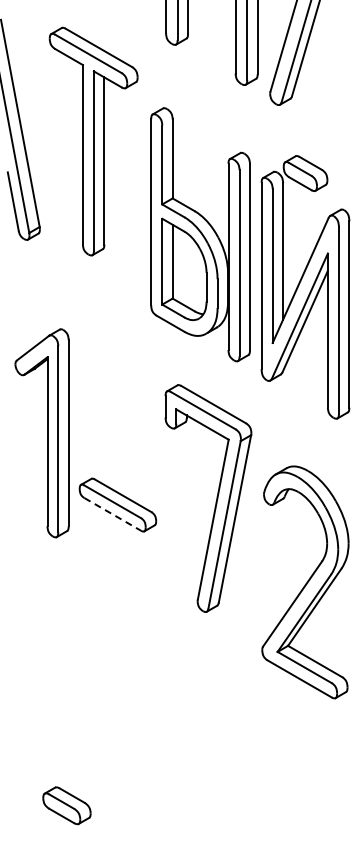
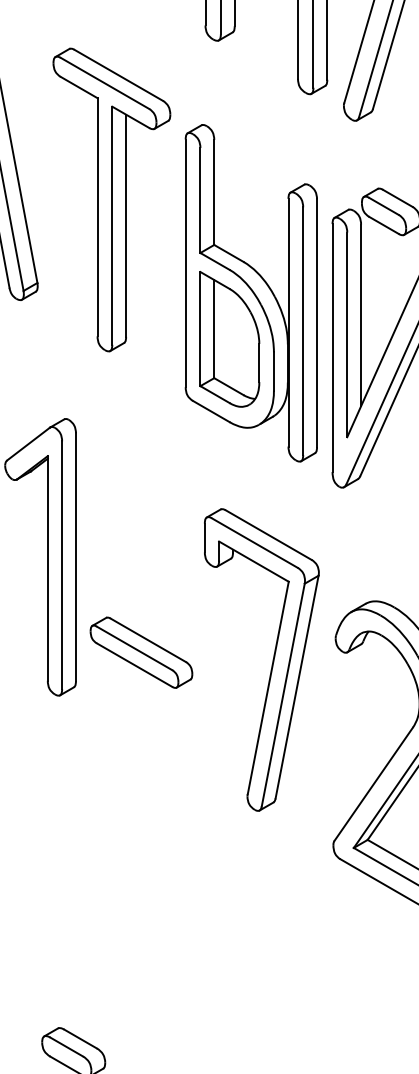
part: (93, 141) -> (111, 199), moved
part: (215, 501) -> (271, 663), moved
line: (112, 514) -> (134, 665), dashed -> solid

